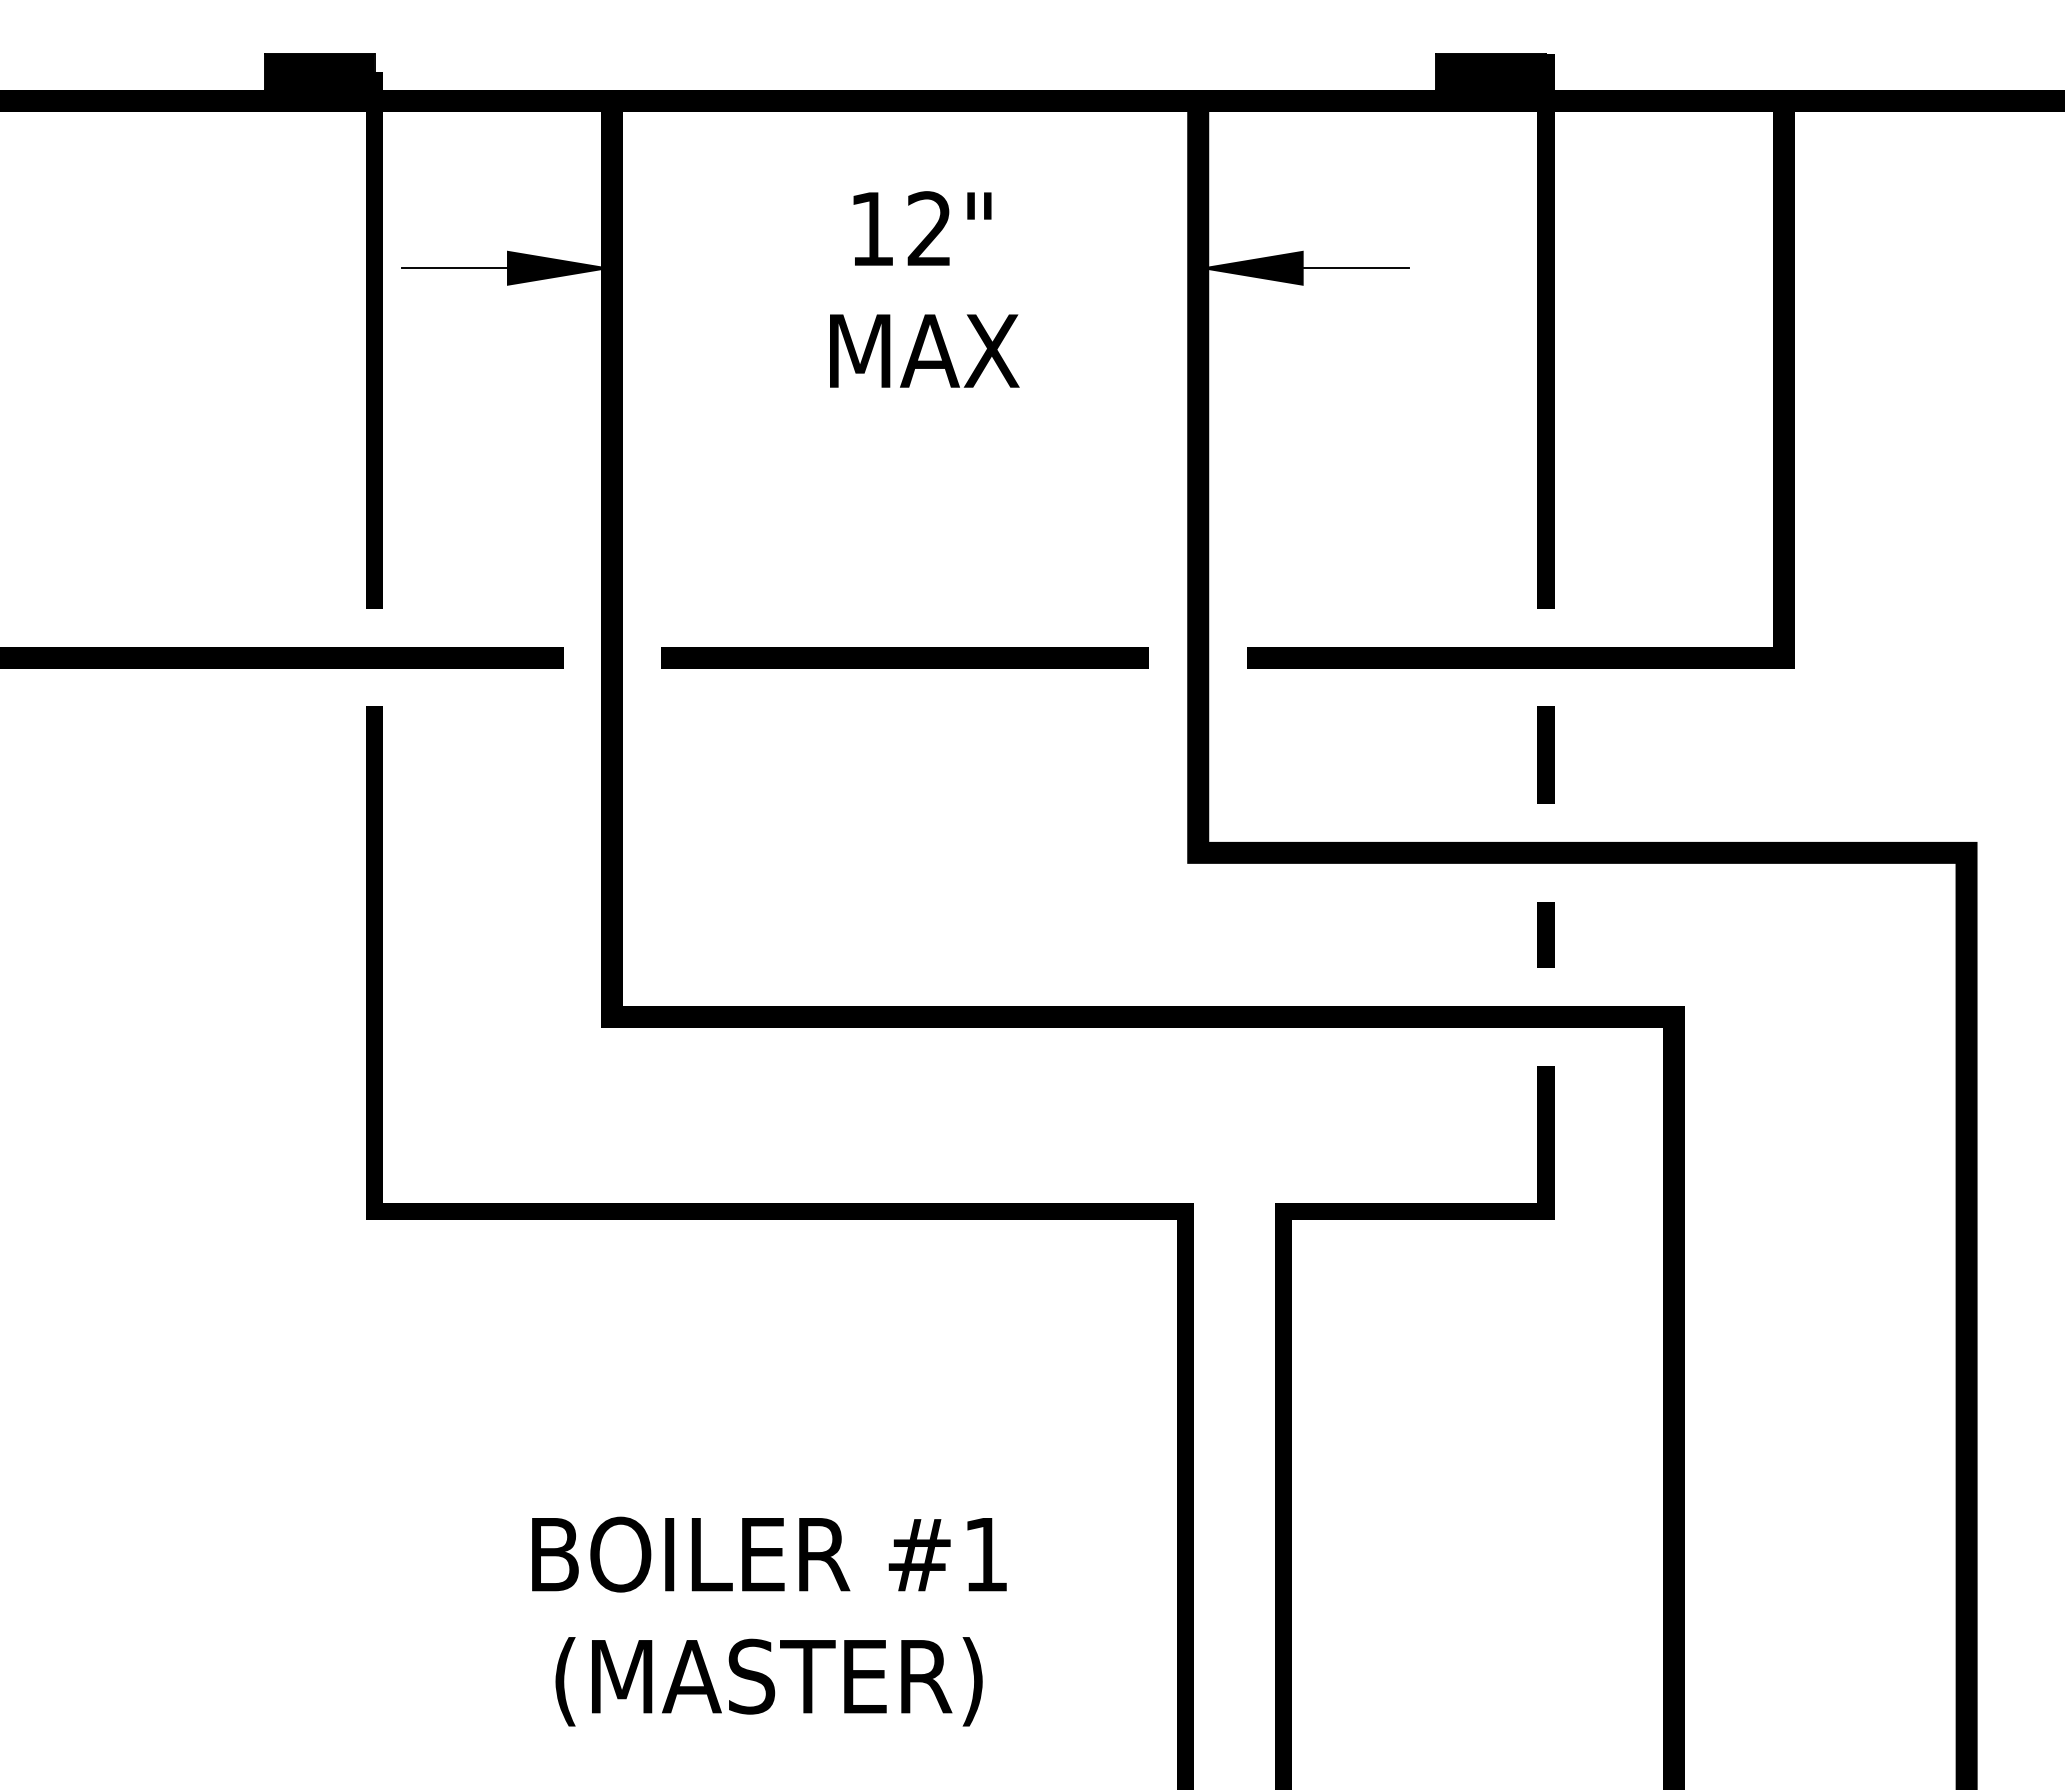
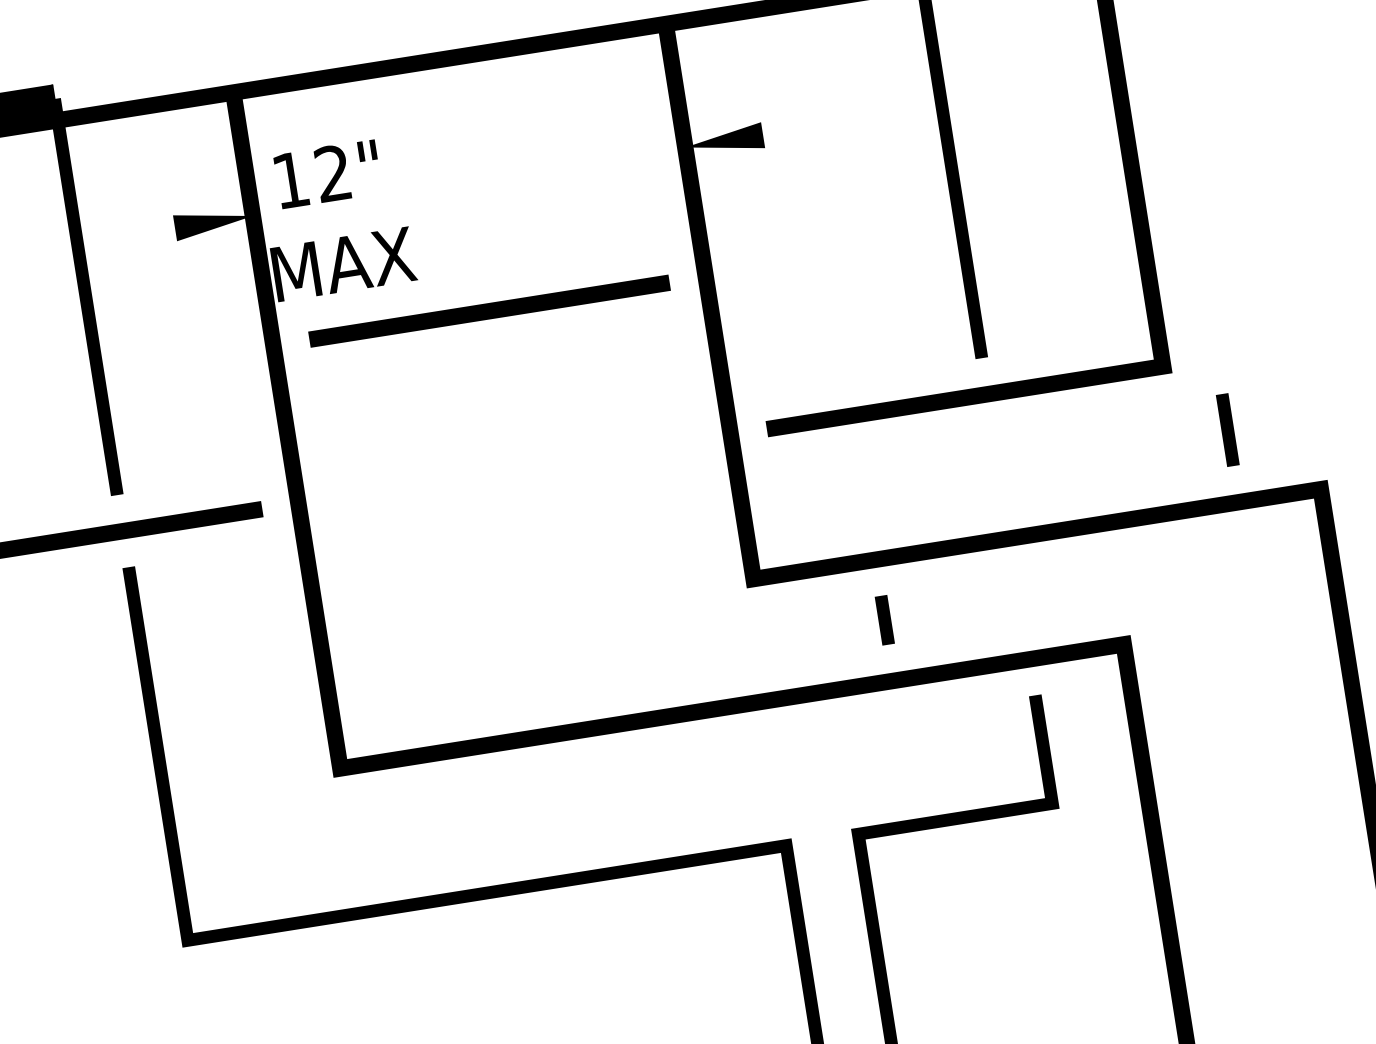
line: (454, 268) -> (136, 234), removed
line: (1356, 268) -> (802, 129), removed
text: (924, 289) -> (336, 218), moved
line: (904, 657) -> (488, 311), moved
line: (1545, 754) -> (1227, 429), moved
line: (1545, 934) -> (884, 620), moved

